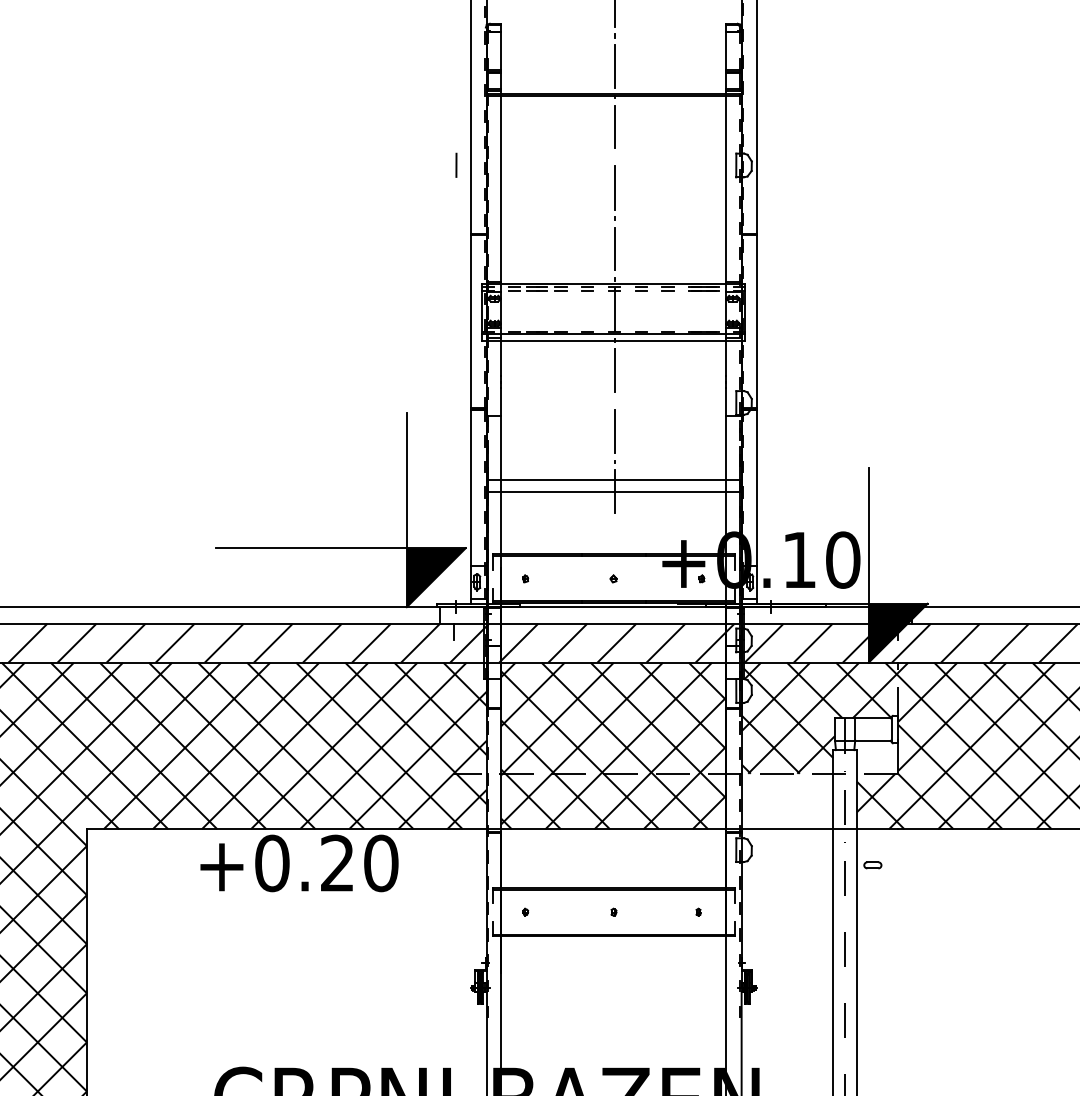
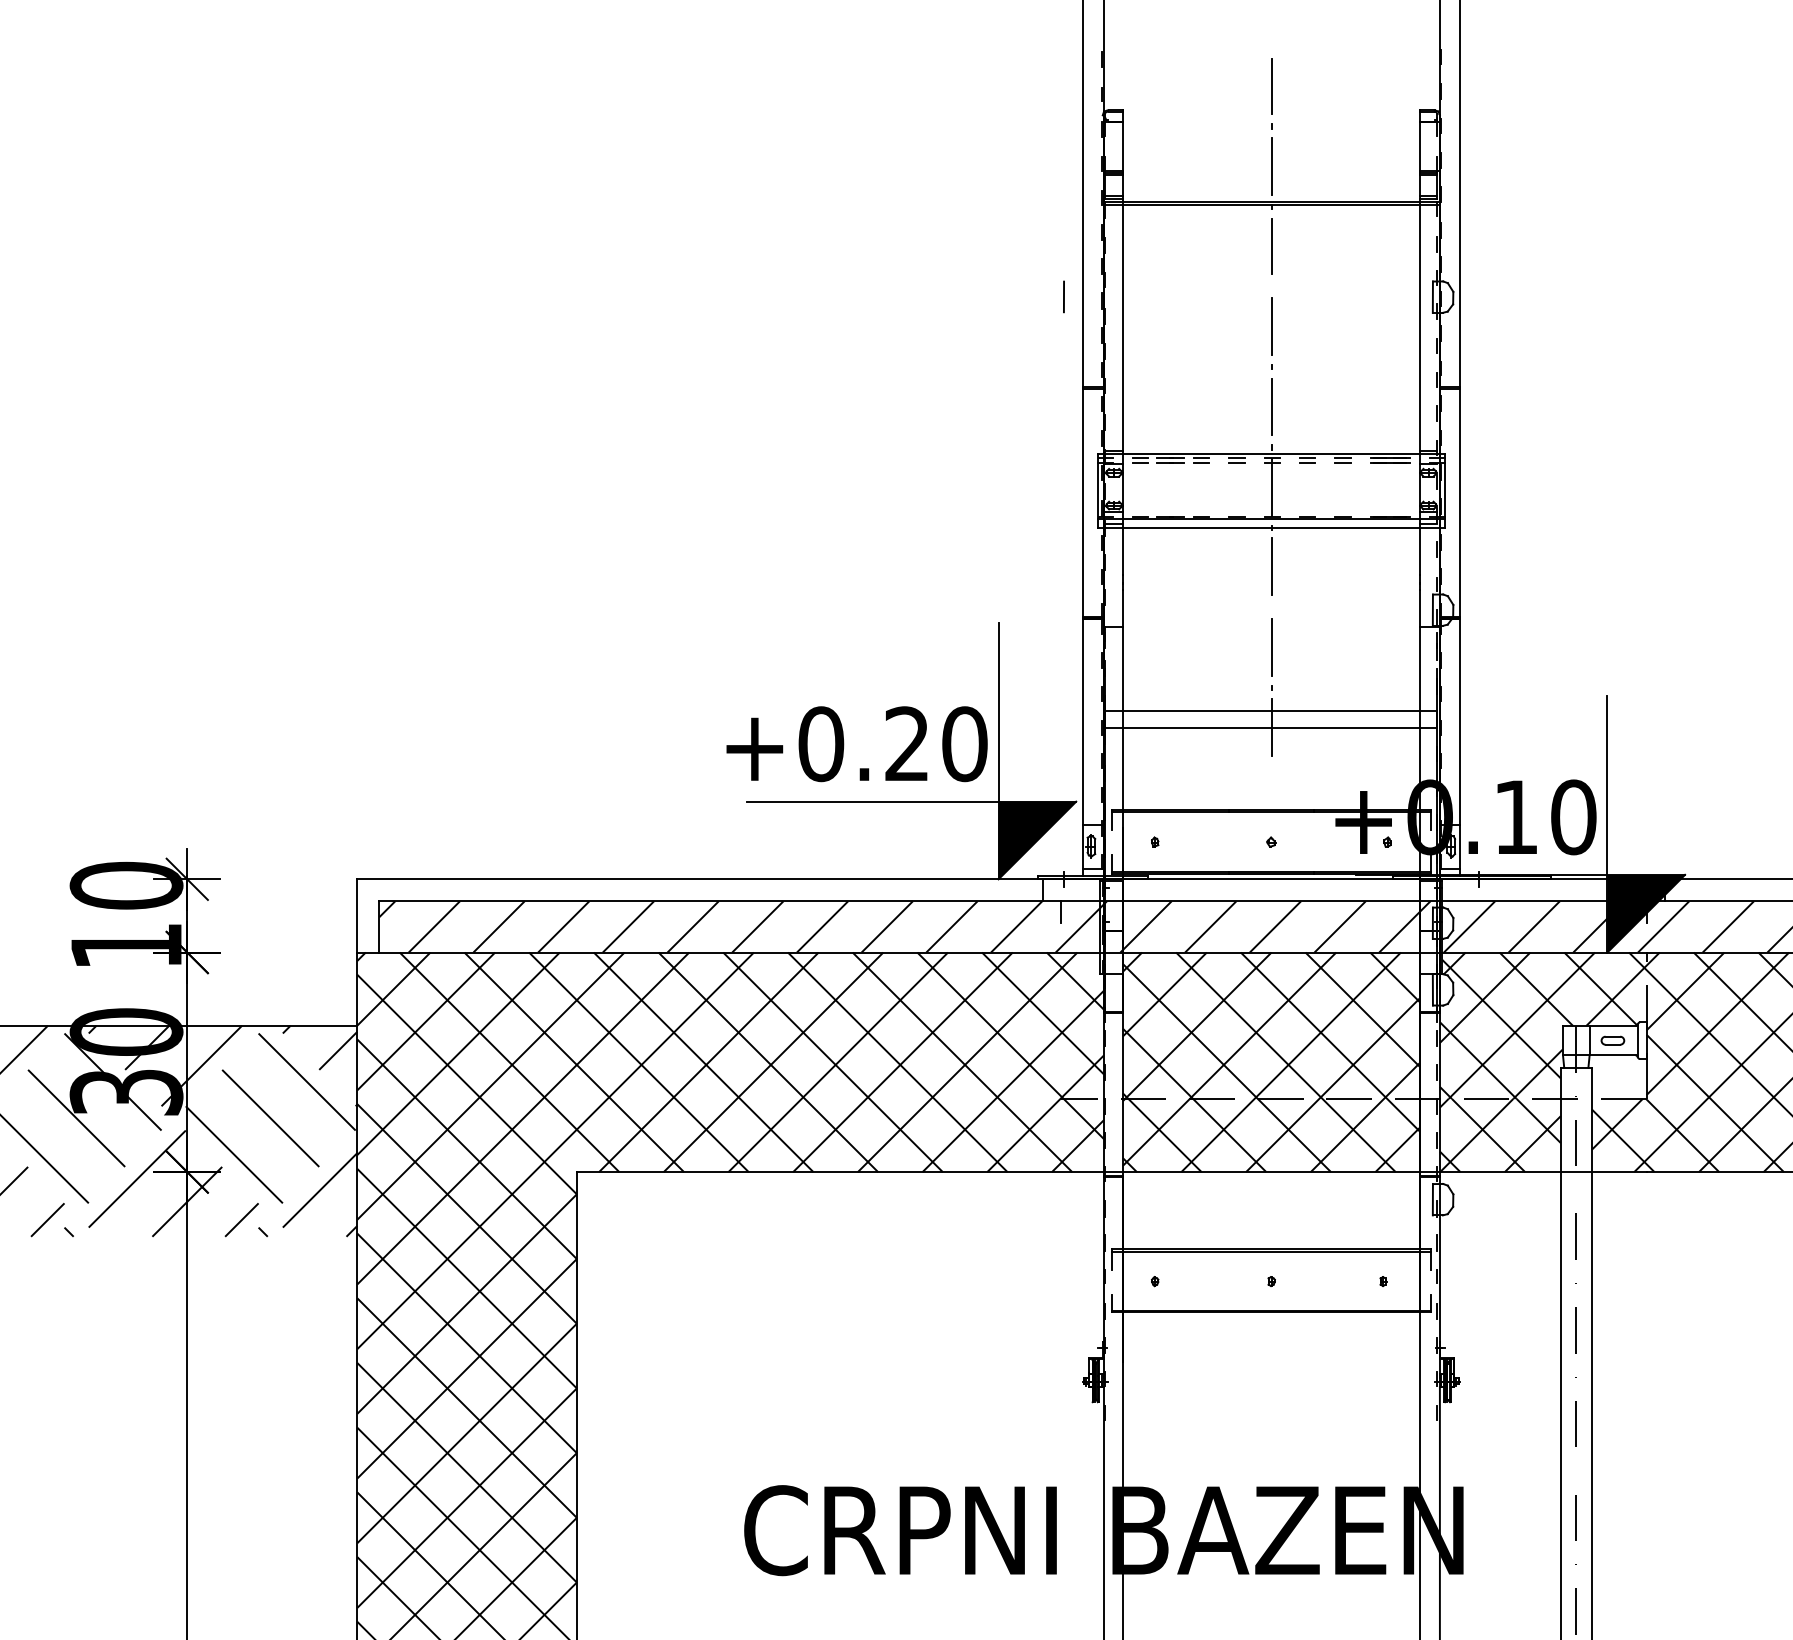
hatch: (786, 801) -> (1499, 1135), added
text: (299, 863) -> (856, 744), moved
part: (872, 865) -> (1612, 1040), moved

